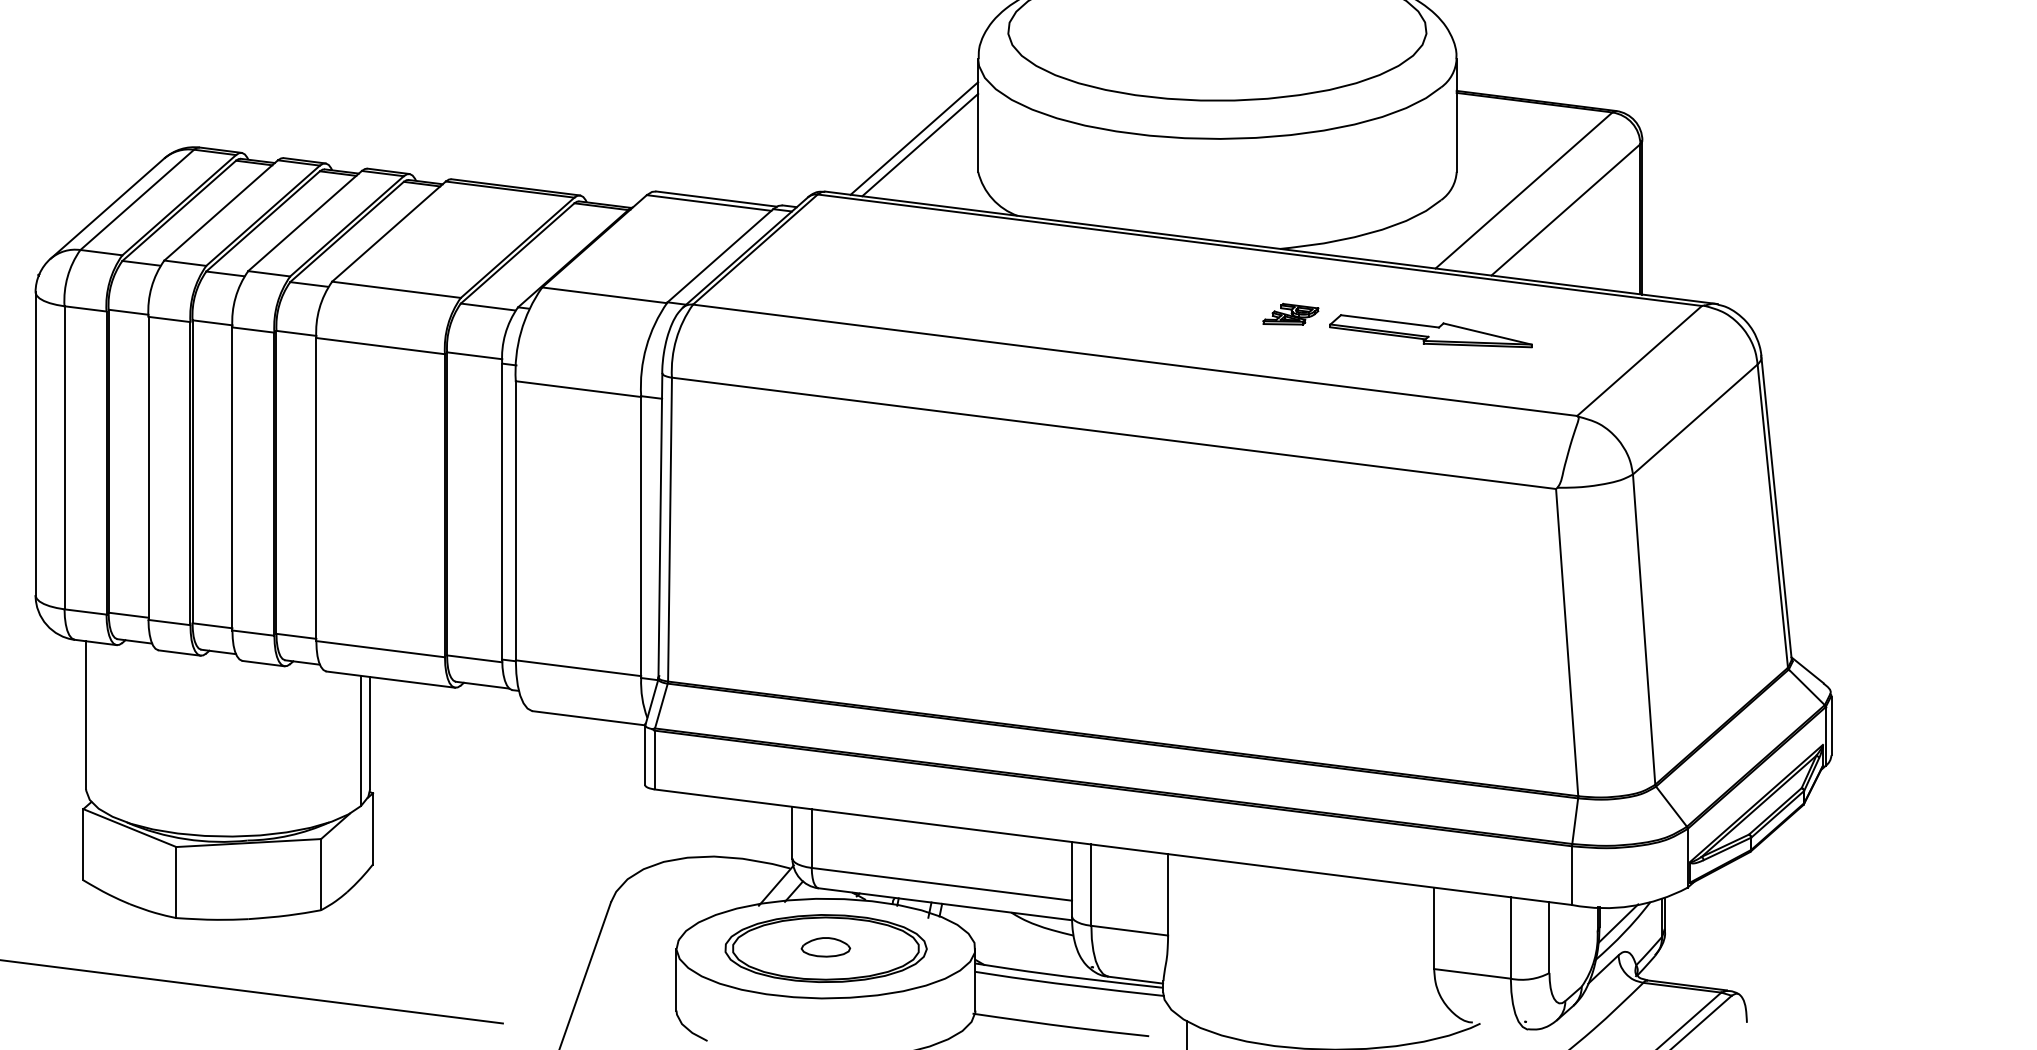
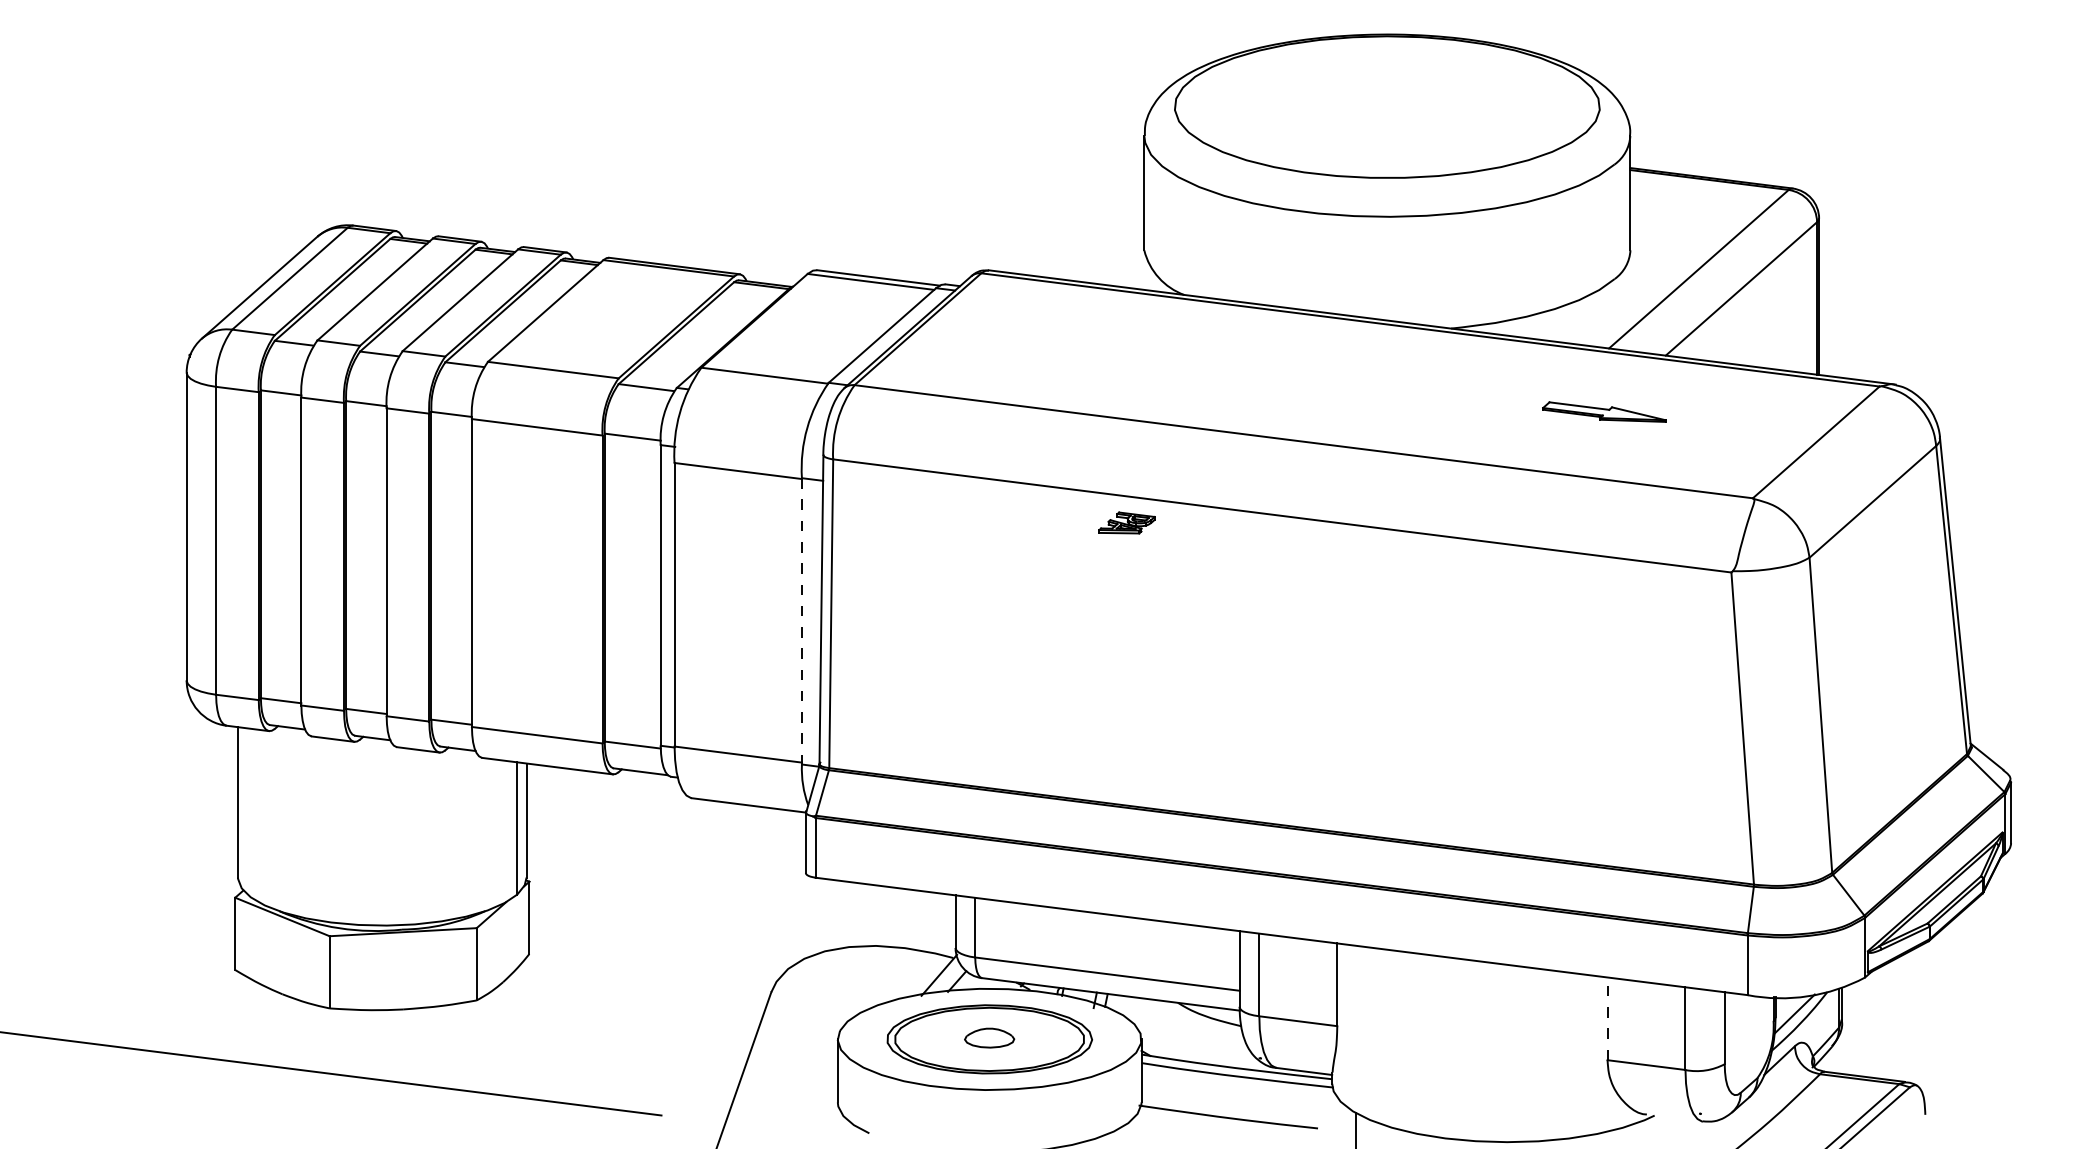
line: (914, 138) -> (1079, 216), removed
line: (920, 145) -> (1085, 223), removed
part: (1290, 313) -> (1126, 522), moved
part: (1431, 330) -> (1604, 411), size x0.6
line: (640, 537) -> (801, 621), solid -> dashed
line: (1434, 928) -> (1607, 1018), solid -> dashed

